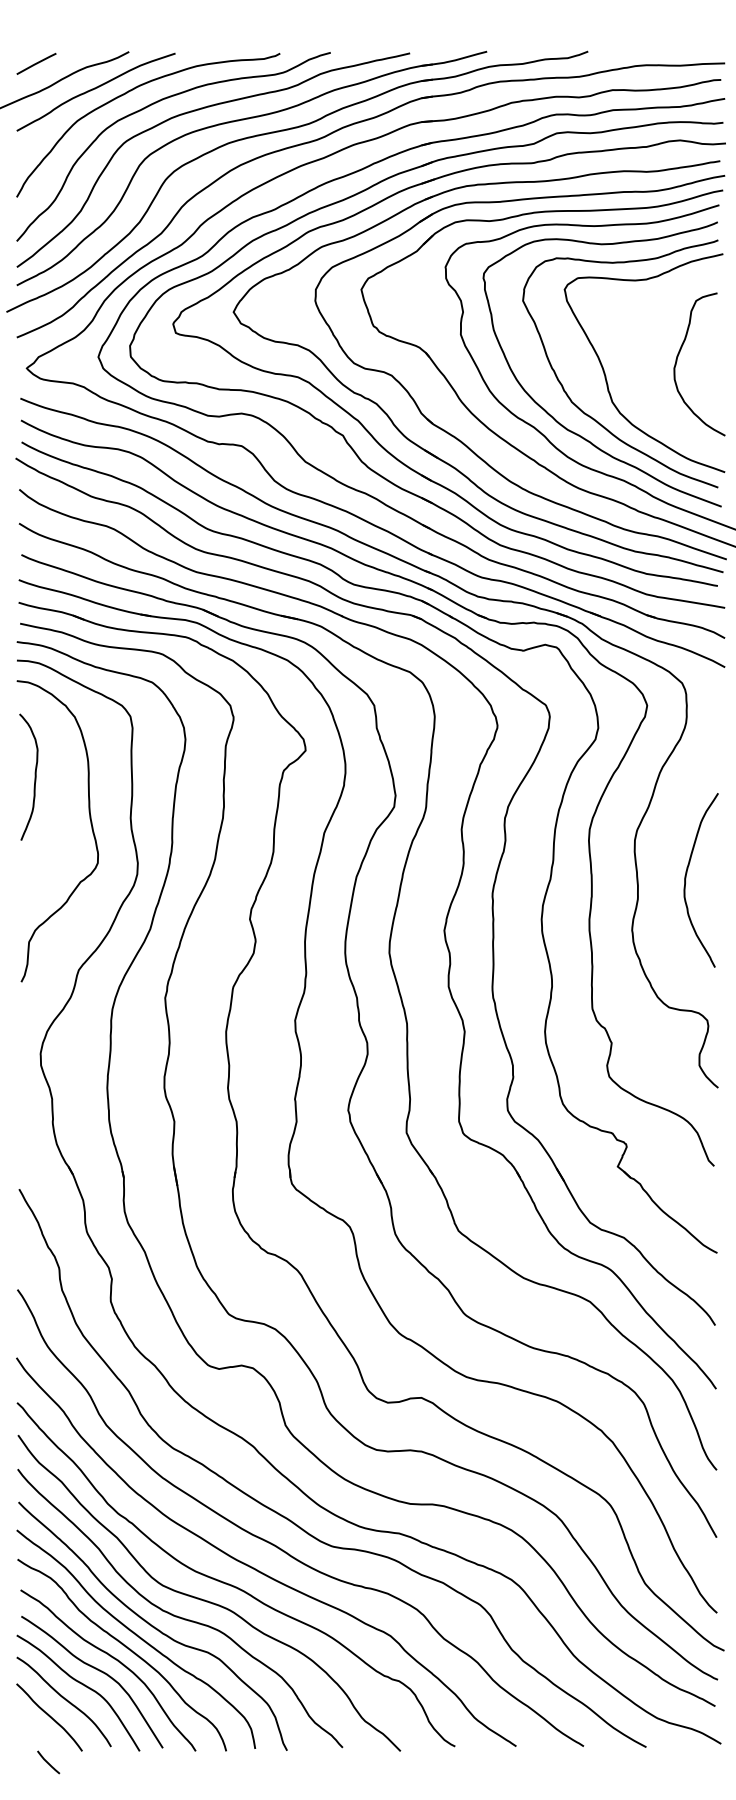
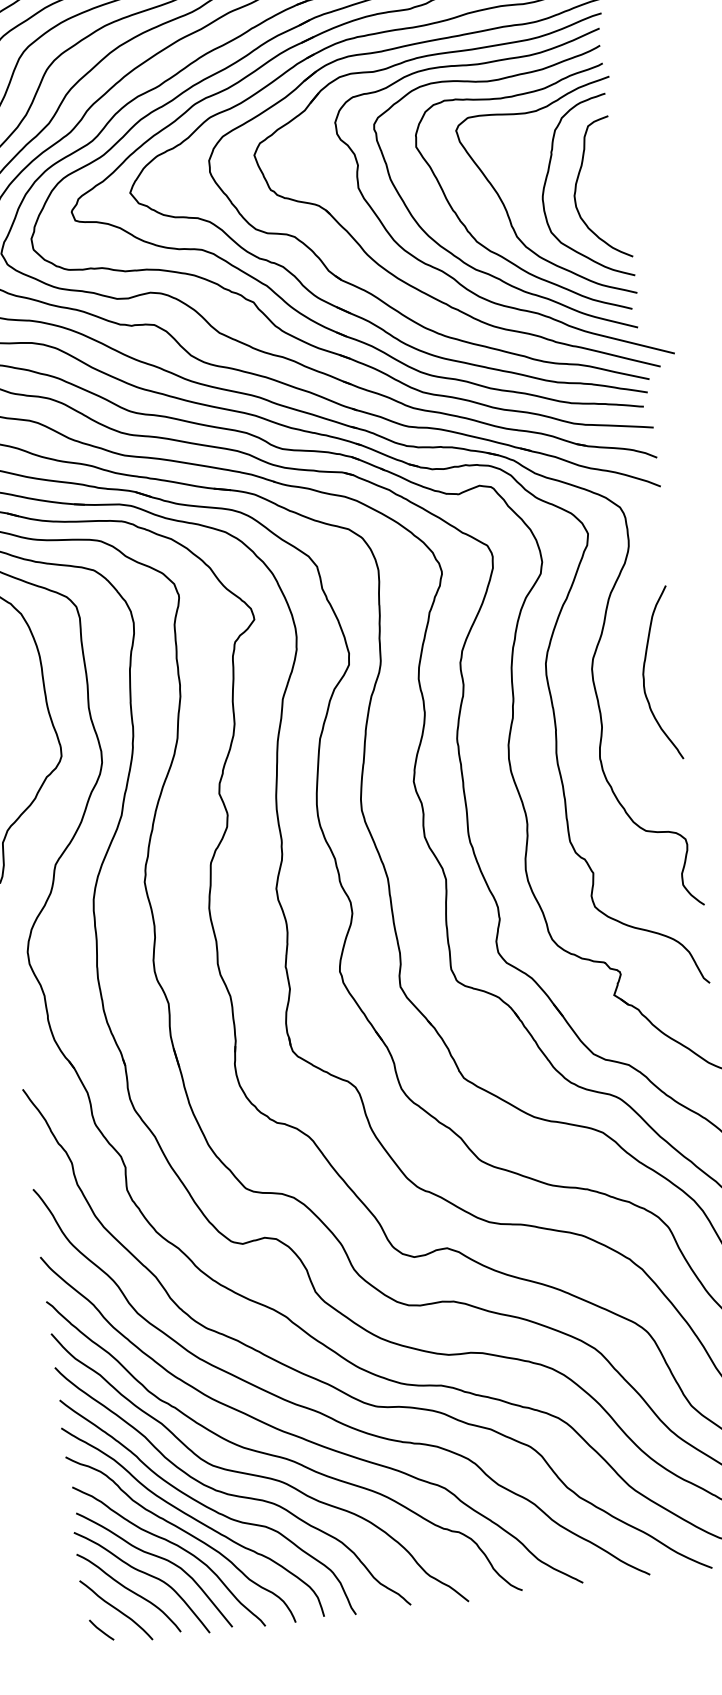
curve: (649, 348) -> (547, 179), added
curve: (686, 878) -> (644, 674), moved
curve: (48, 1762) -> (101, 1630), moved

